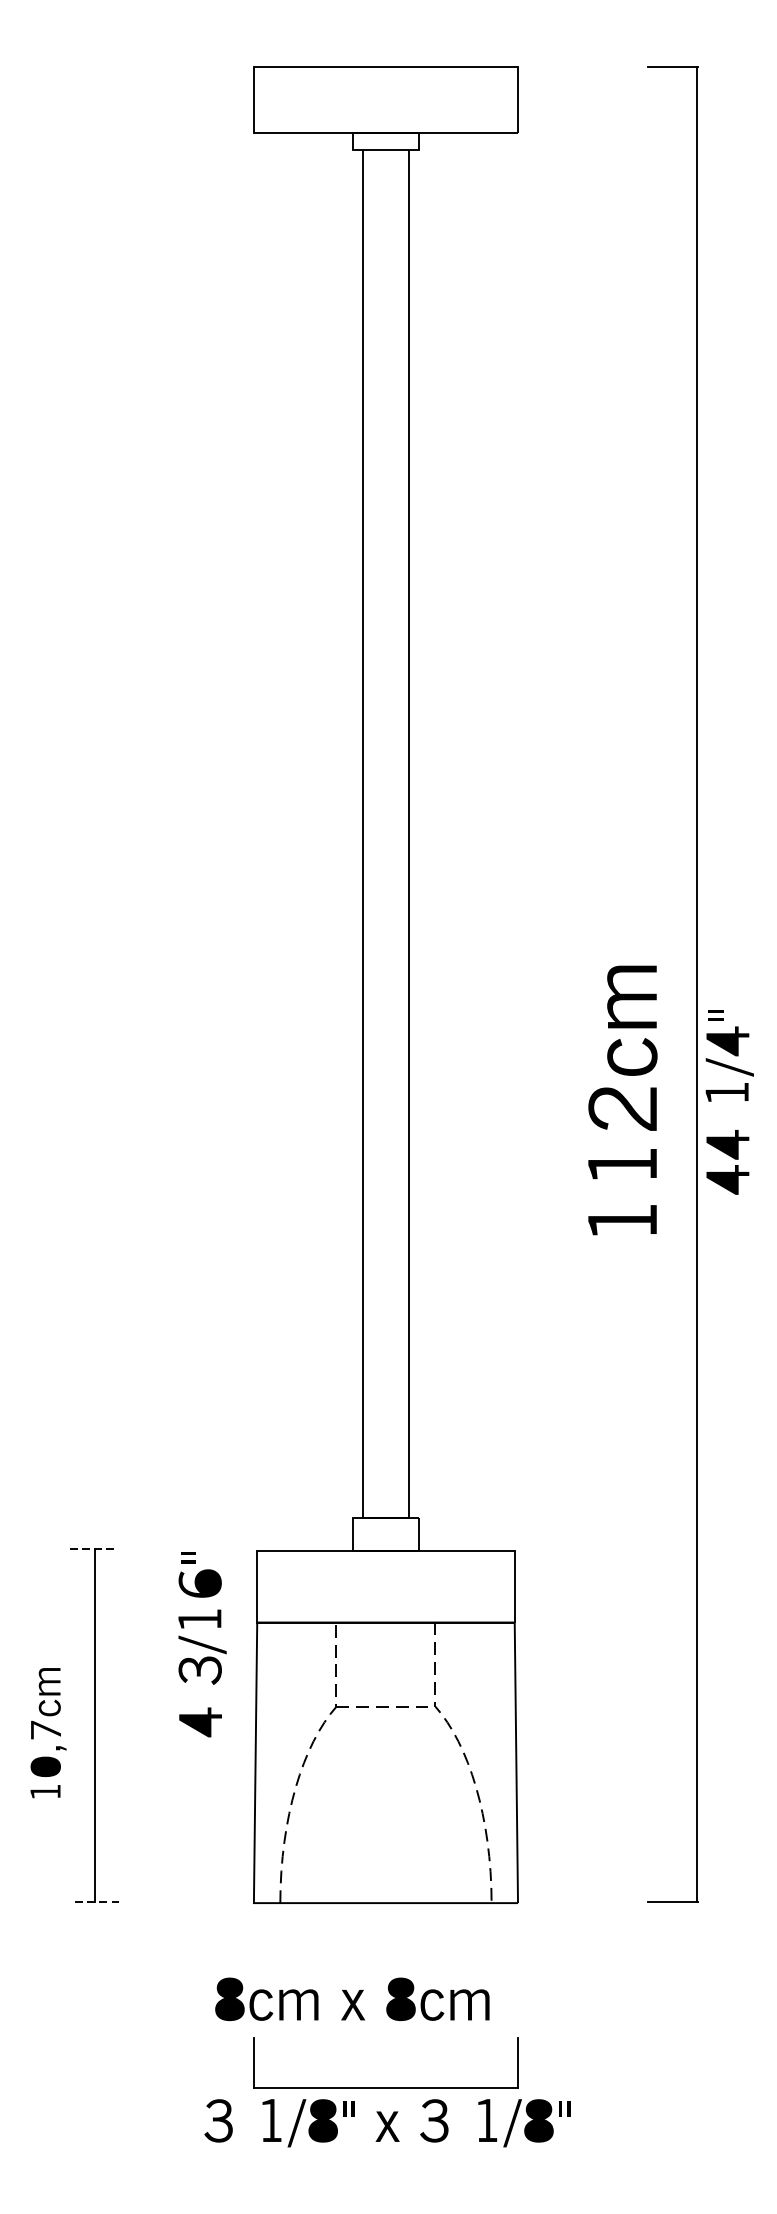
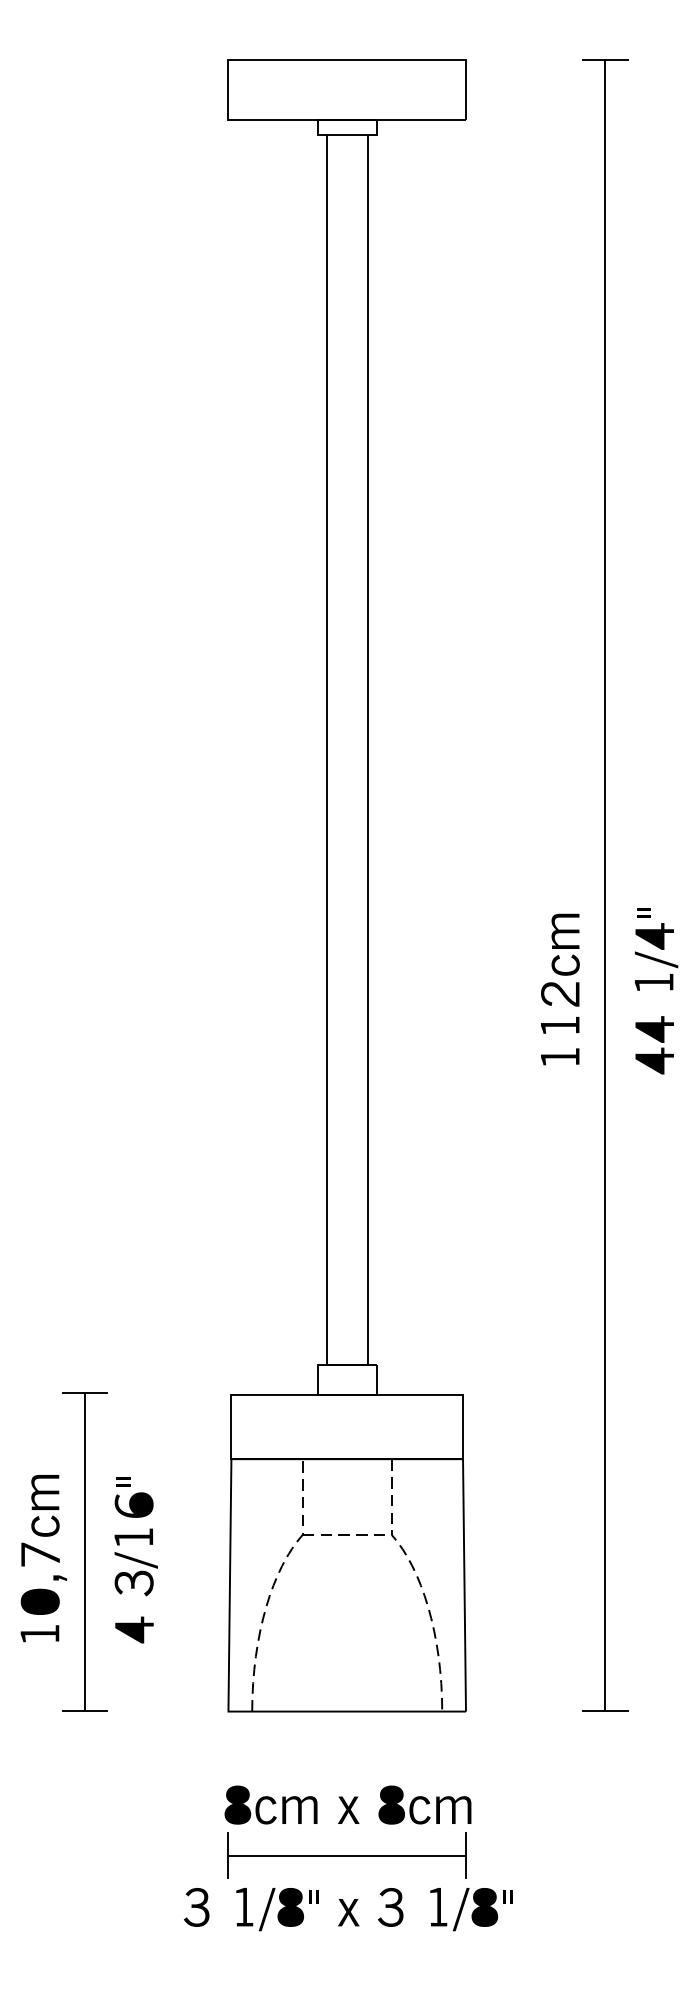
line: (697, 983) -> (605, 884), moved
part: (623, 1100) -> (560, 989), size x0.62
line: (94, 1548) -> (85, 1392), dashed -> solid
part: (201, 1645) -> (135, 1560), moved
part: (48, 1732) -> (43, 1558), size x1.43
line: (93, 1901) -> (84, 1710), dashed -> solid
part: (351, 1998) -> (347, 1804), moved
line: (386, 2087) -> (347, 1855), moved

